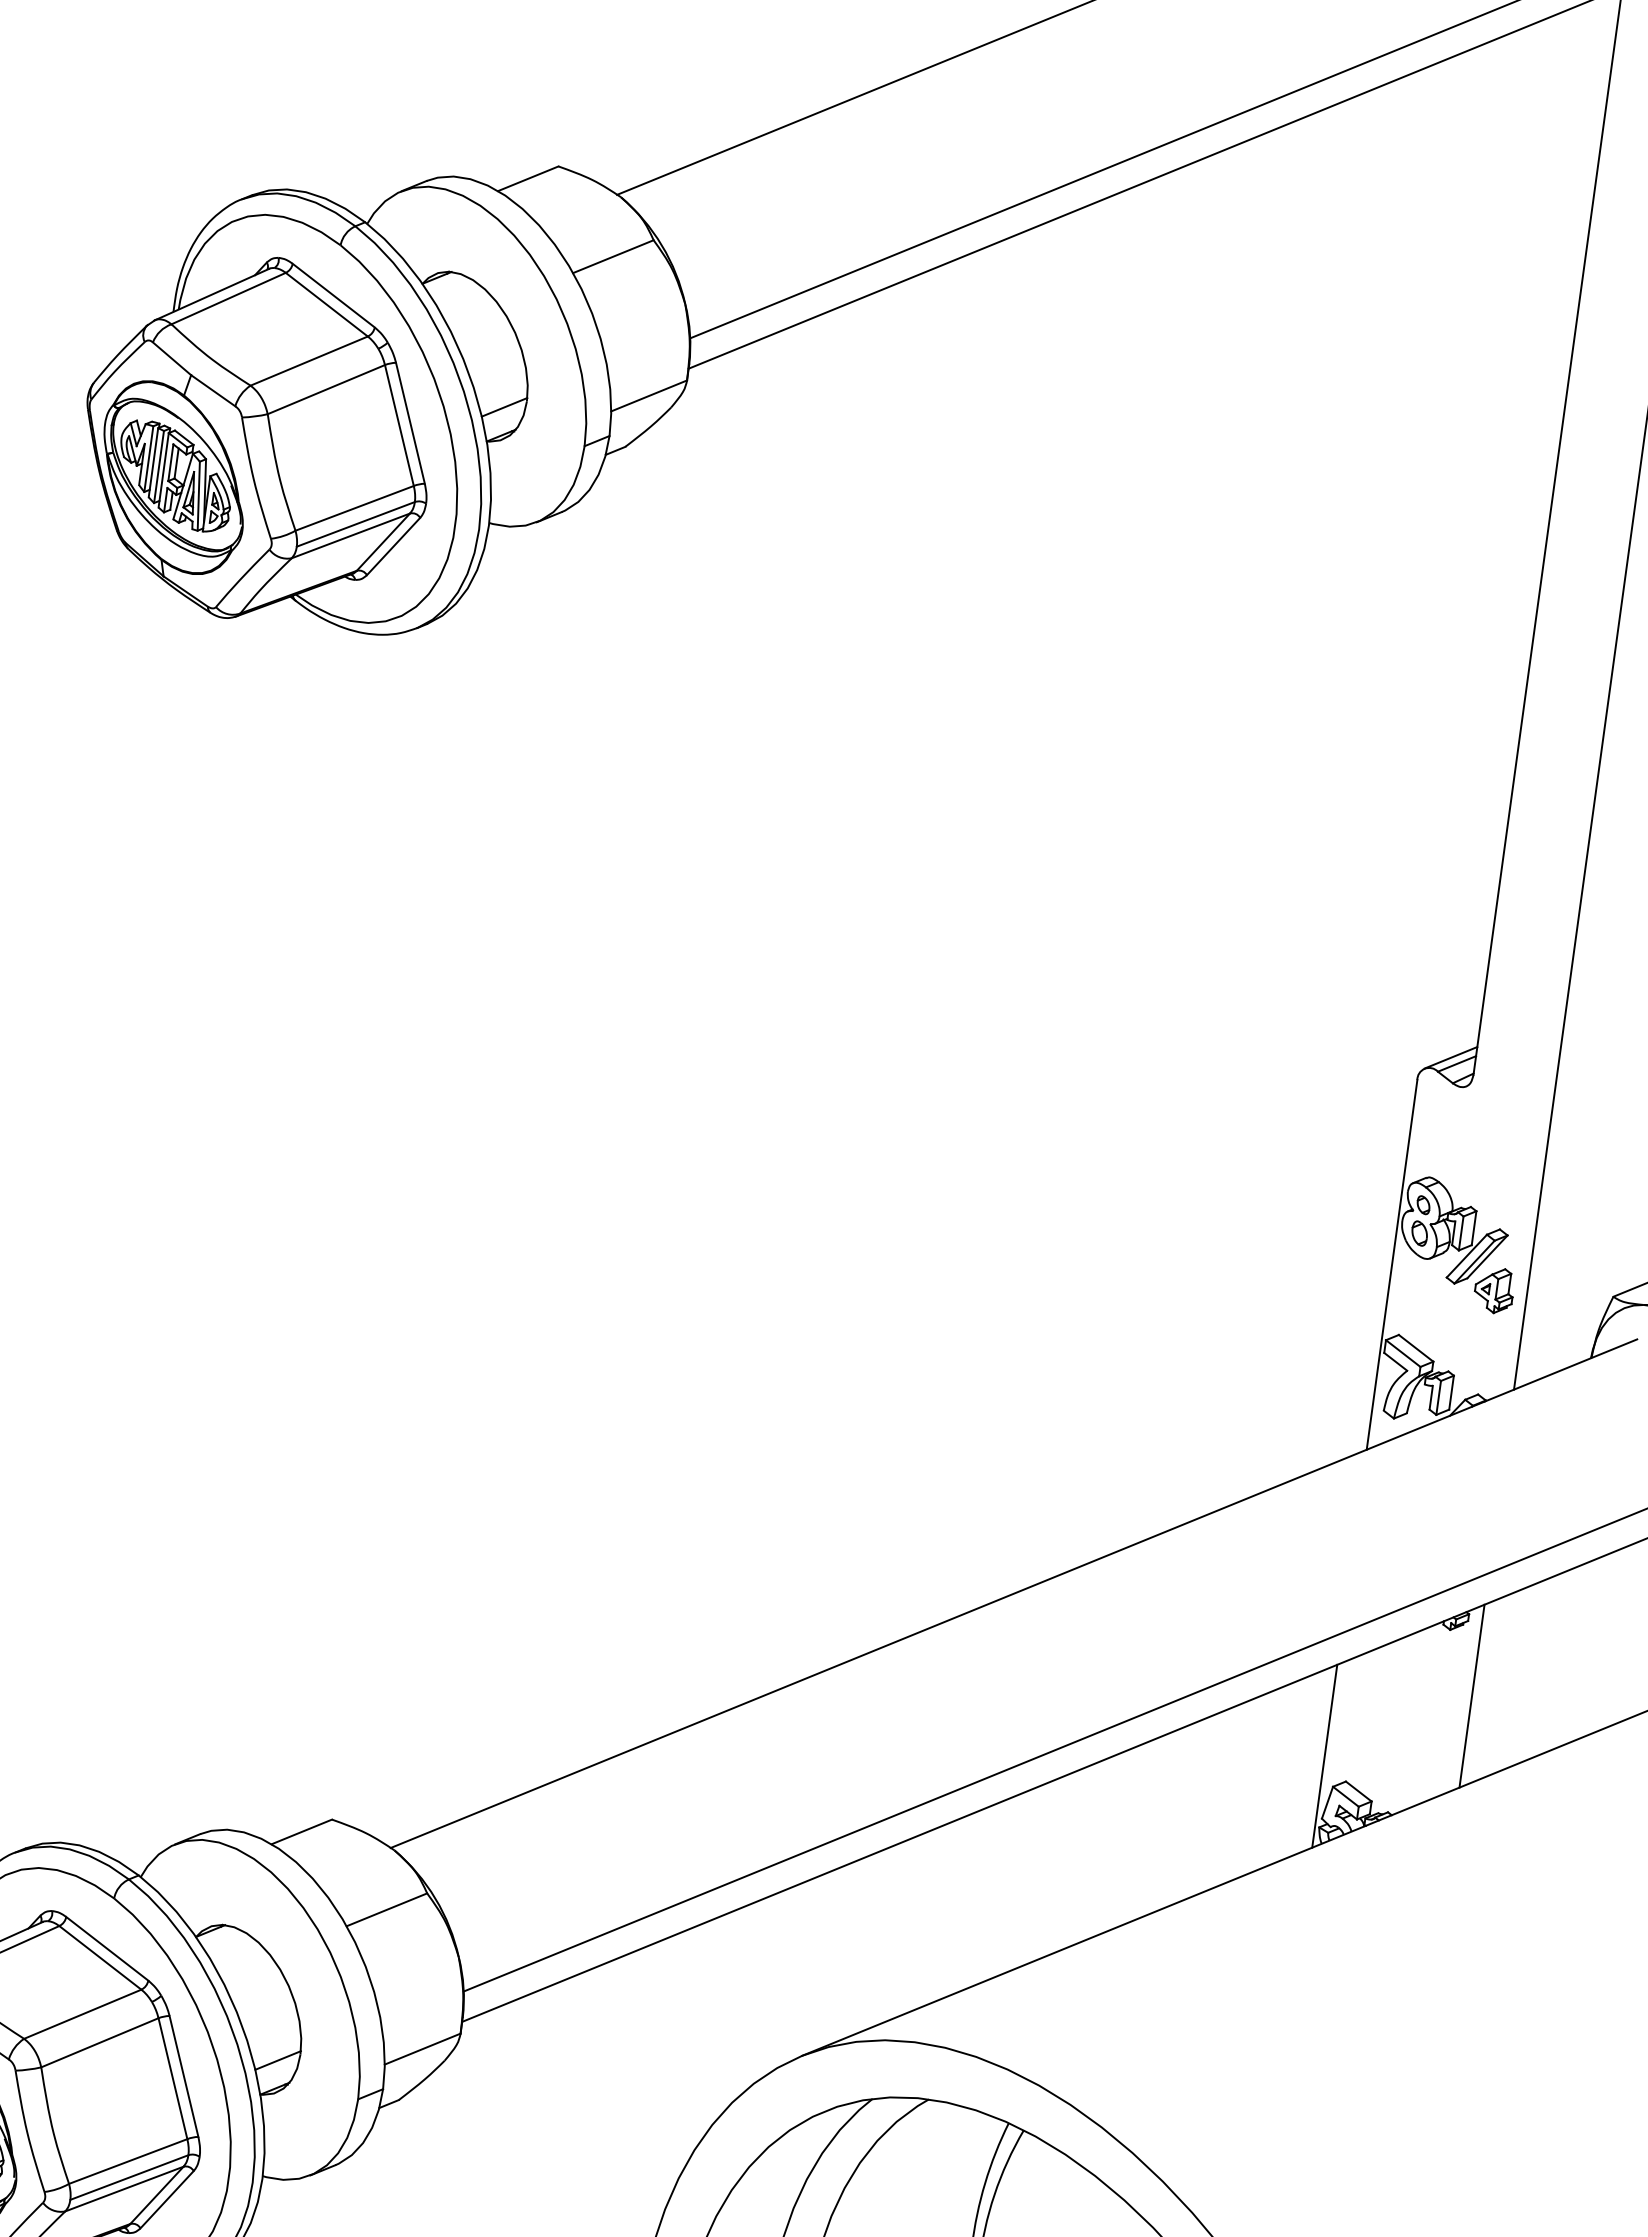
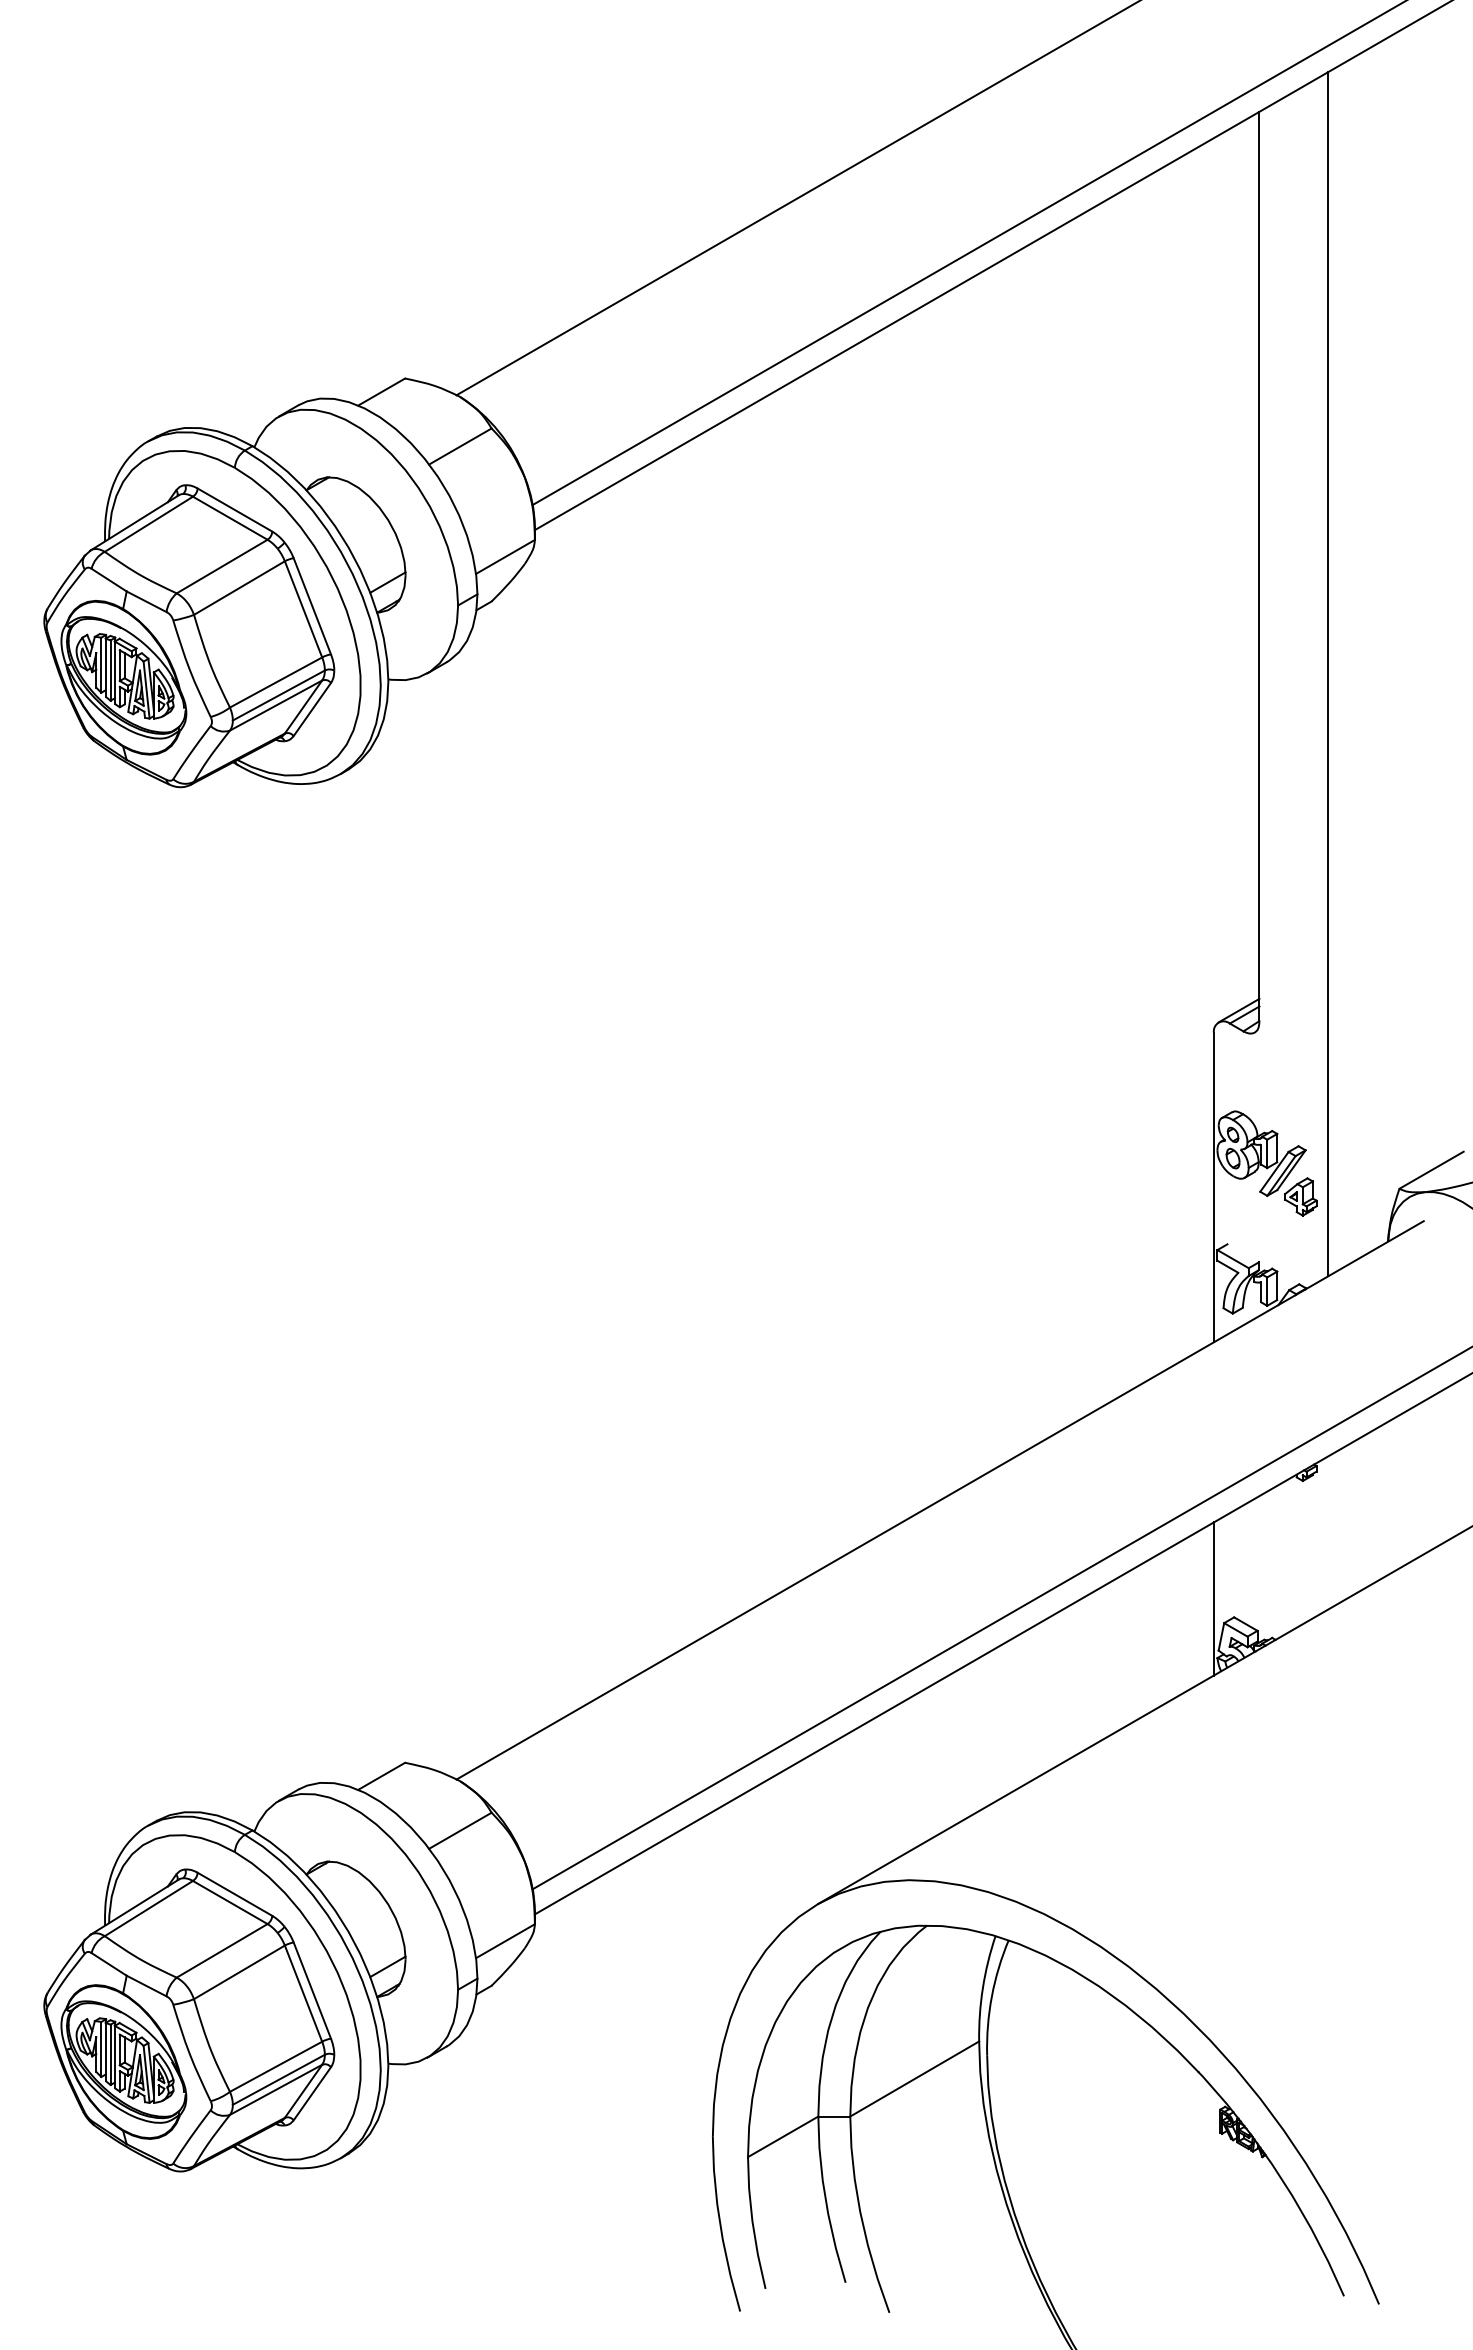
line: (1415, 1348) -> (1242, 1253), removed
line: (1472, 1695) -> (1328, 1532), removed

